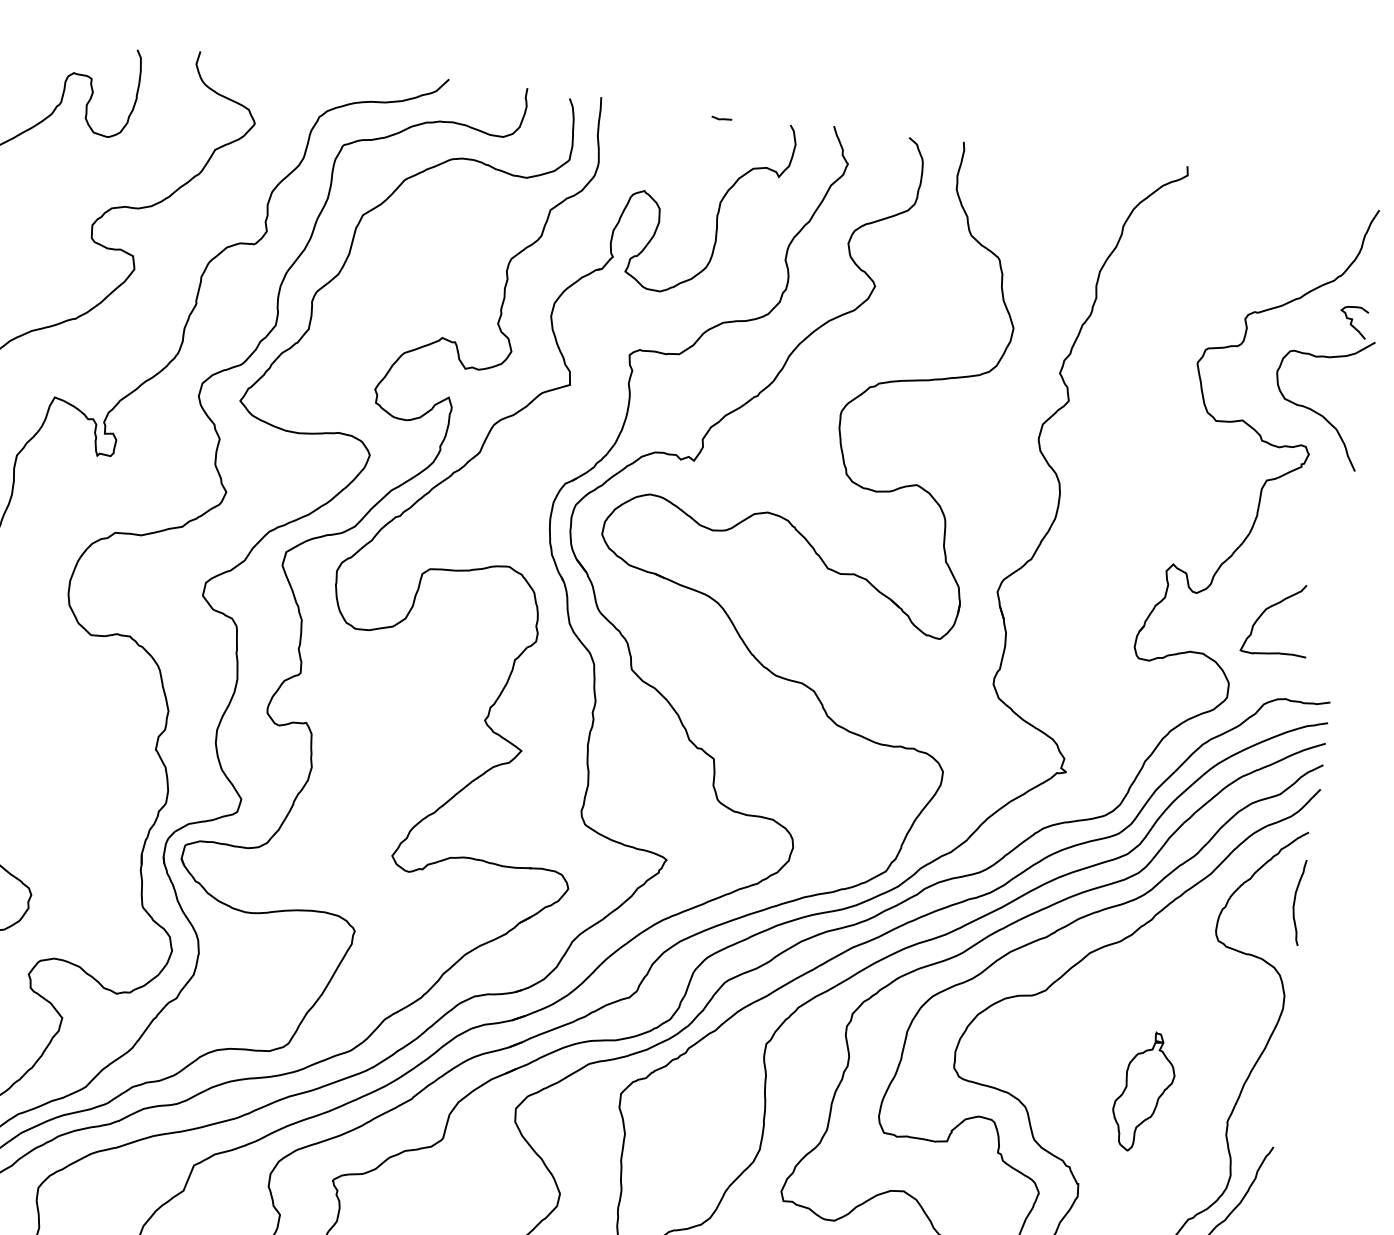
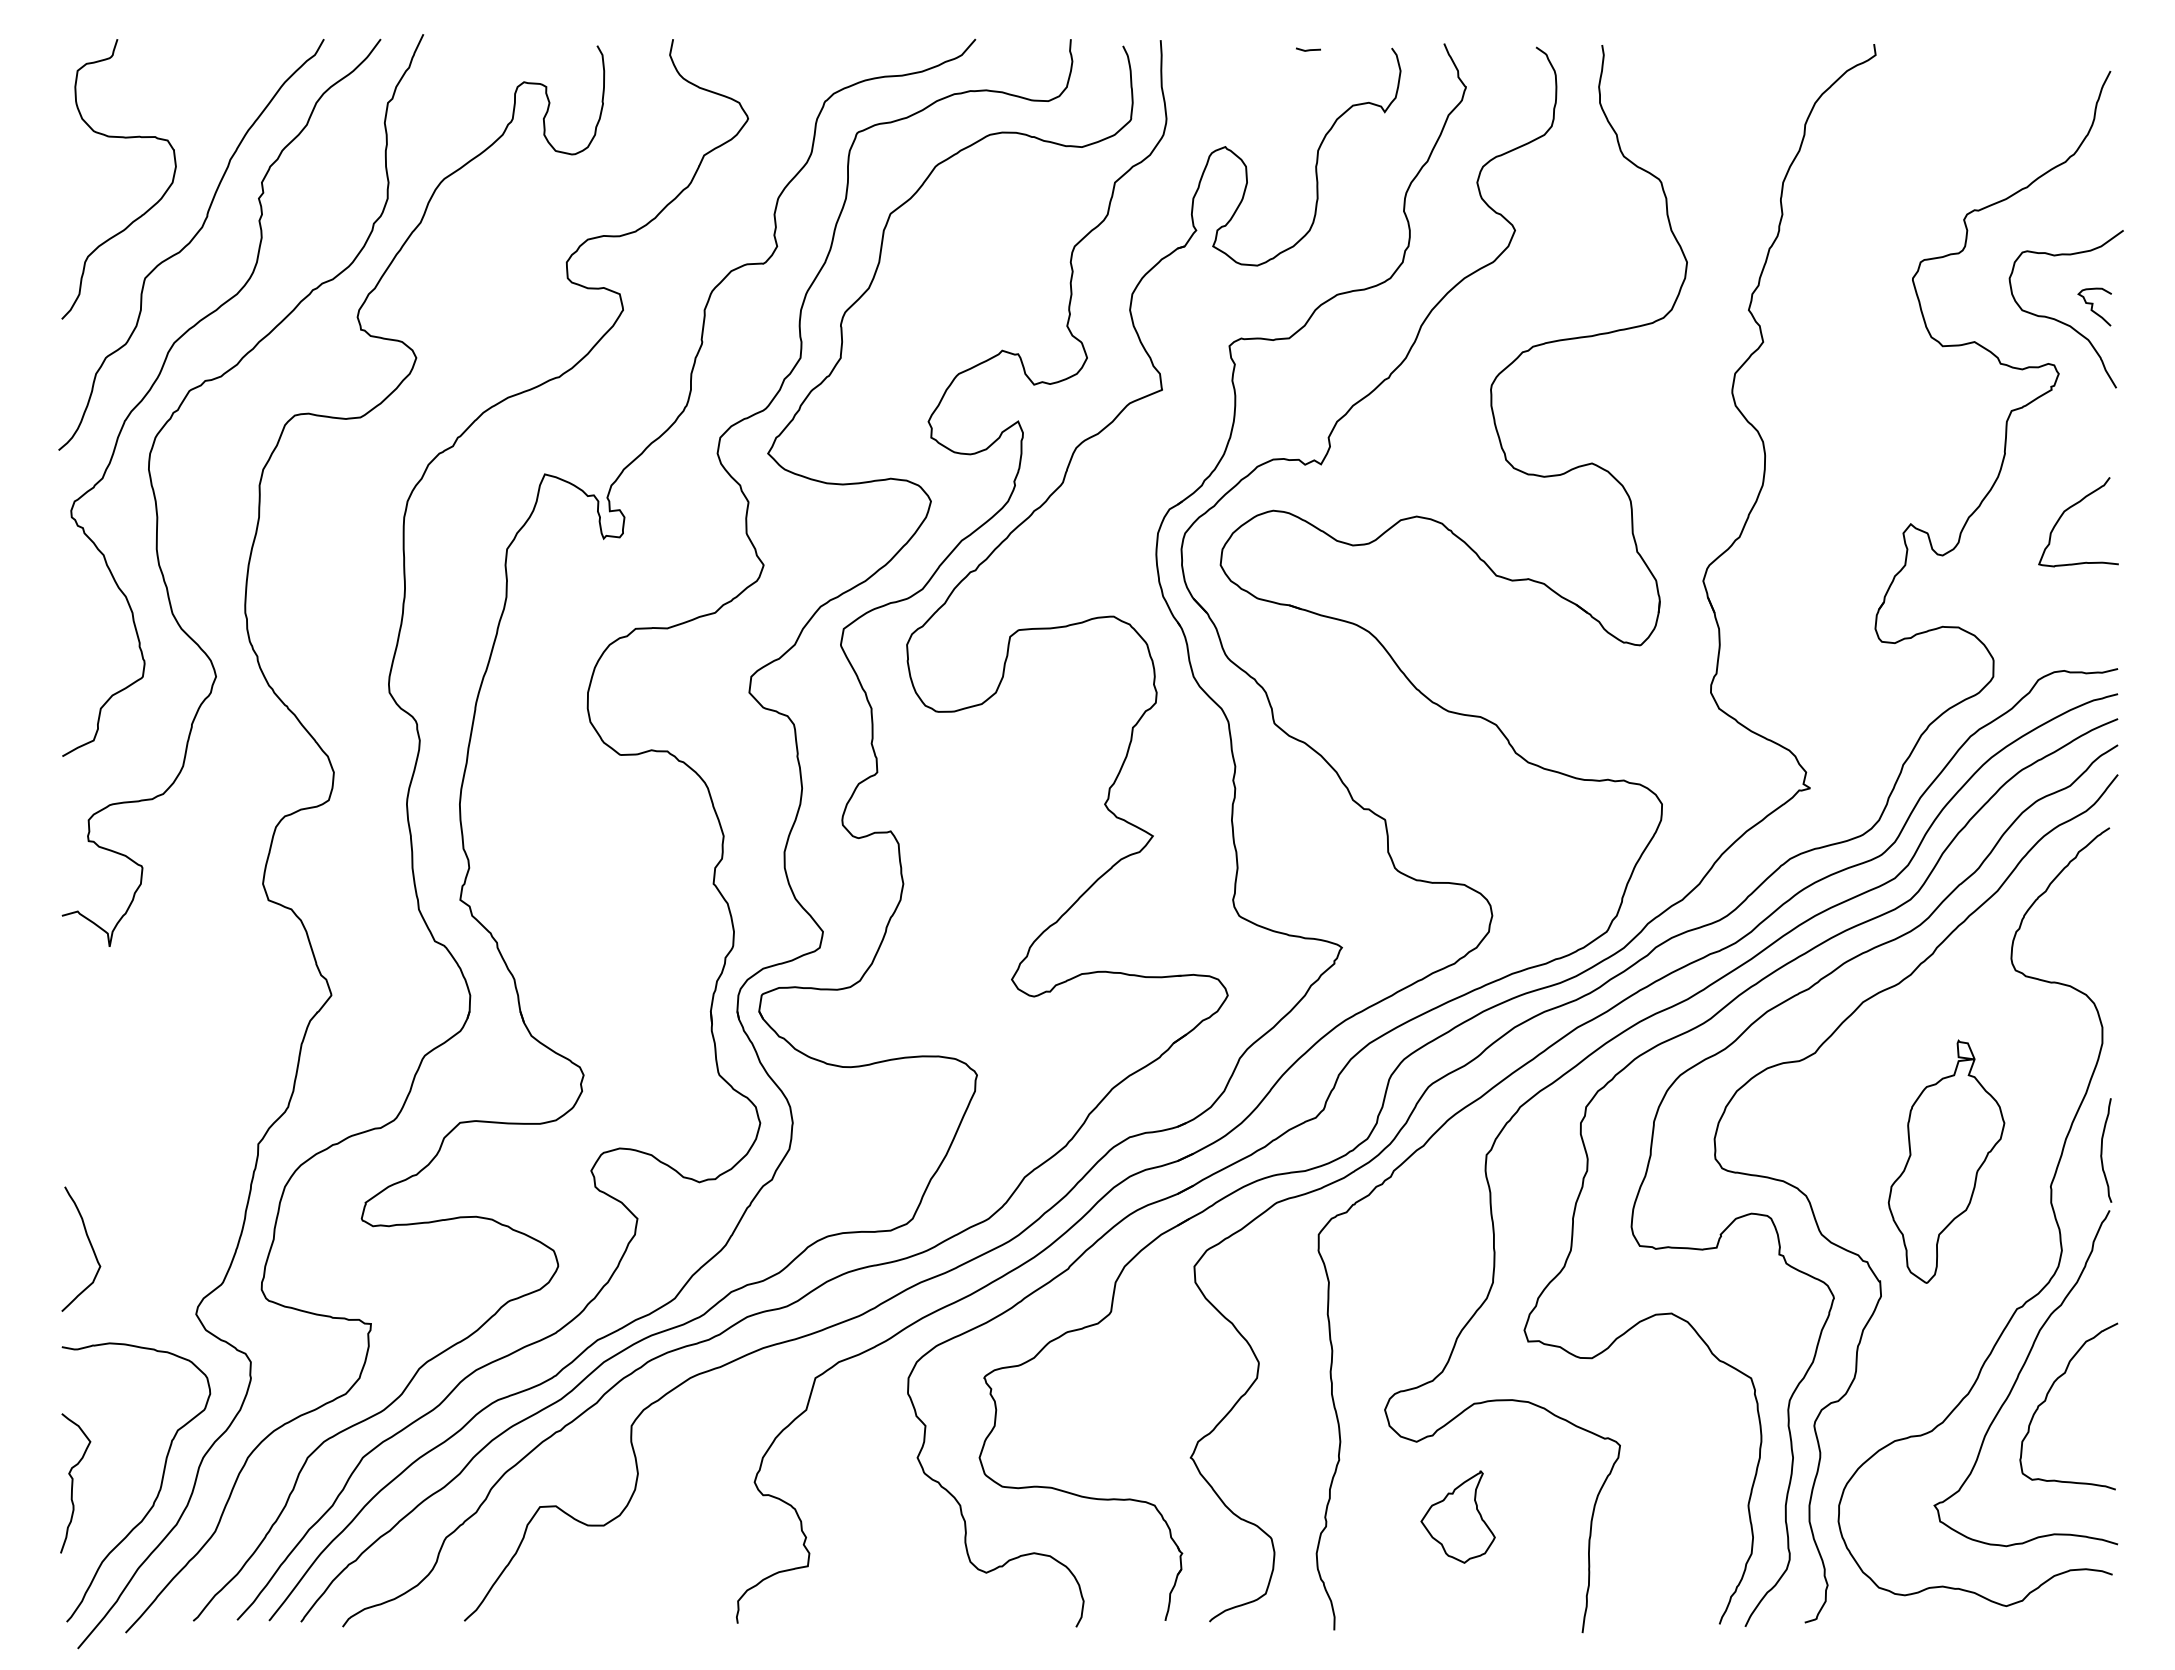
curve: (1352, 320) -> (2093, 305), moved
curve: (1271, 607) -> (2070, 508), moved
curve: (1295, 902) -> (2102, 1150), moved
part: (1143, 1091) -> (1946, 1161), size x1.67

